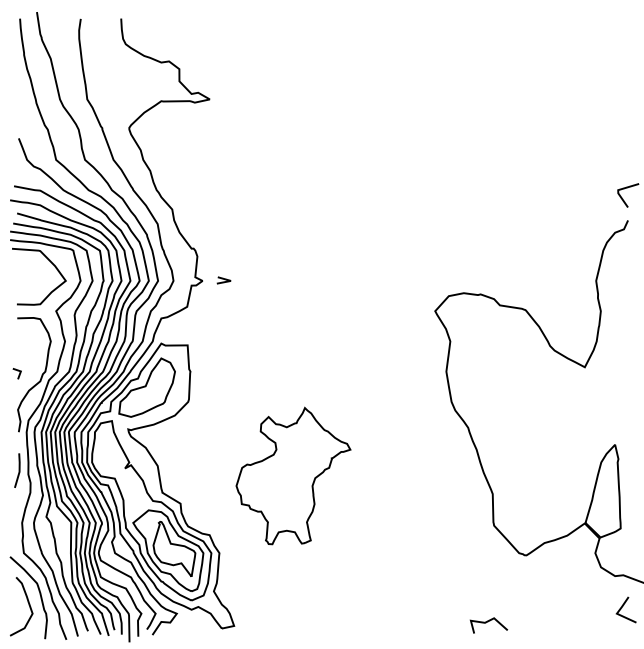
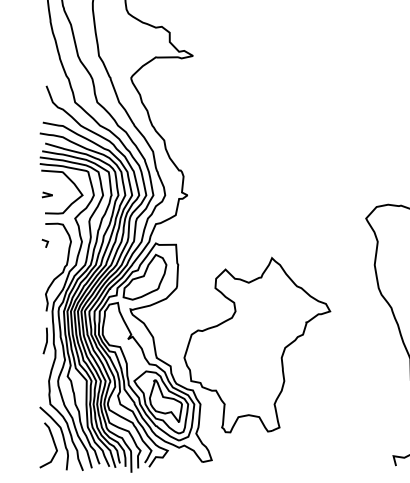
line: (223, 279) -> (47, 194), moved
line: (17, 371) -> (45, 241), moved
part: (293, 475) -> (257, 344), size x1.67

